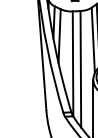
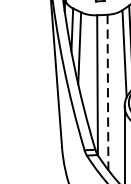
line: (80, 69) -> (107, 92), solid -> dashed

